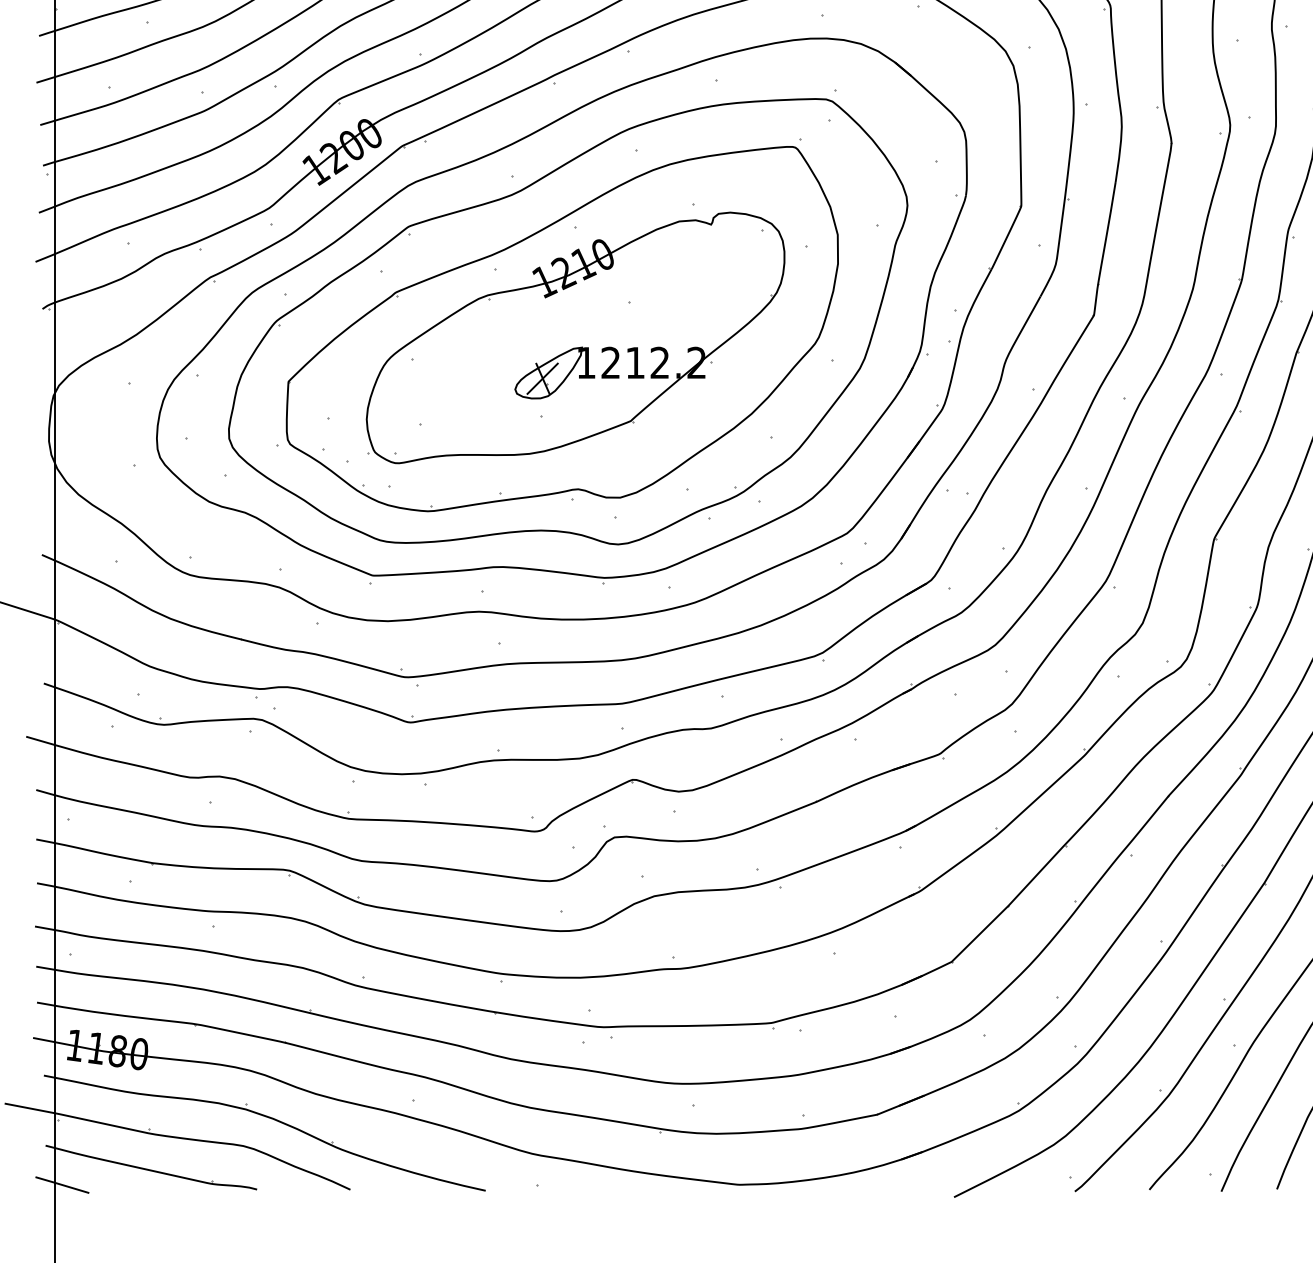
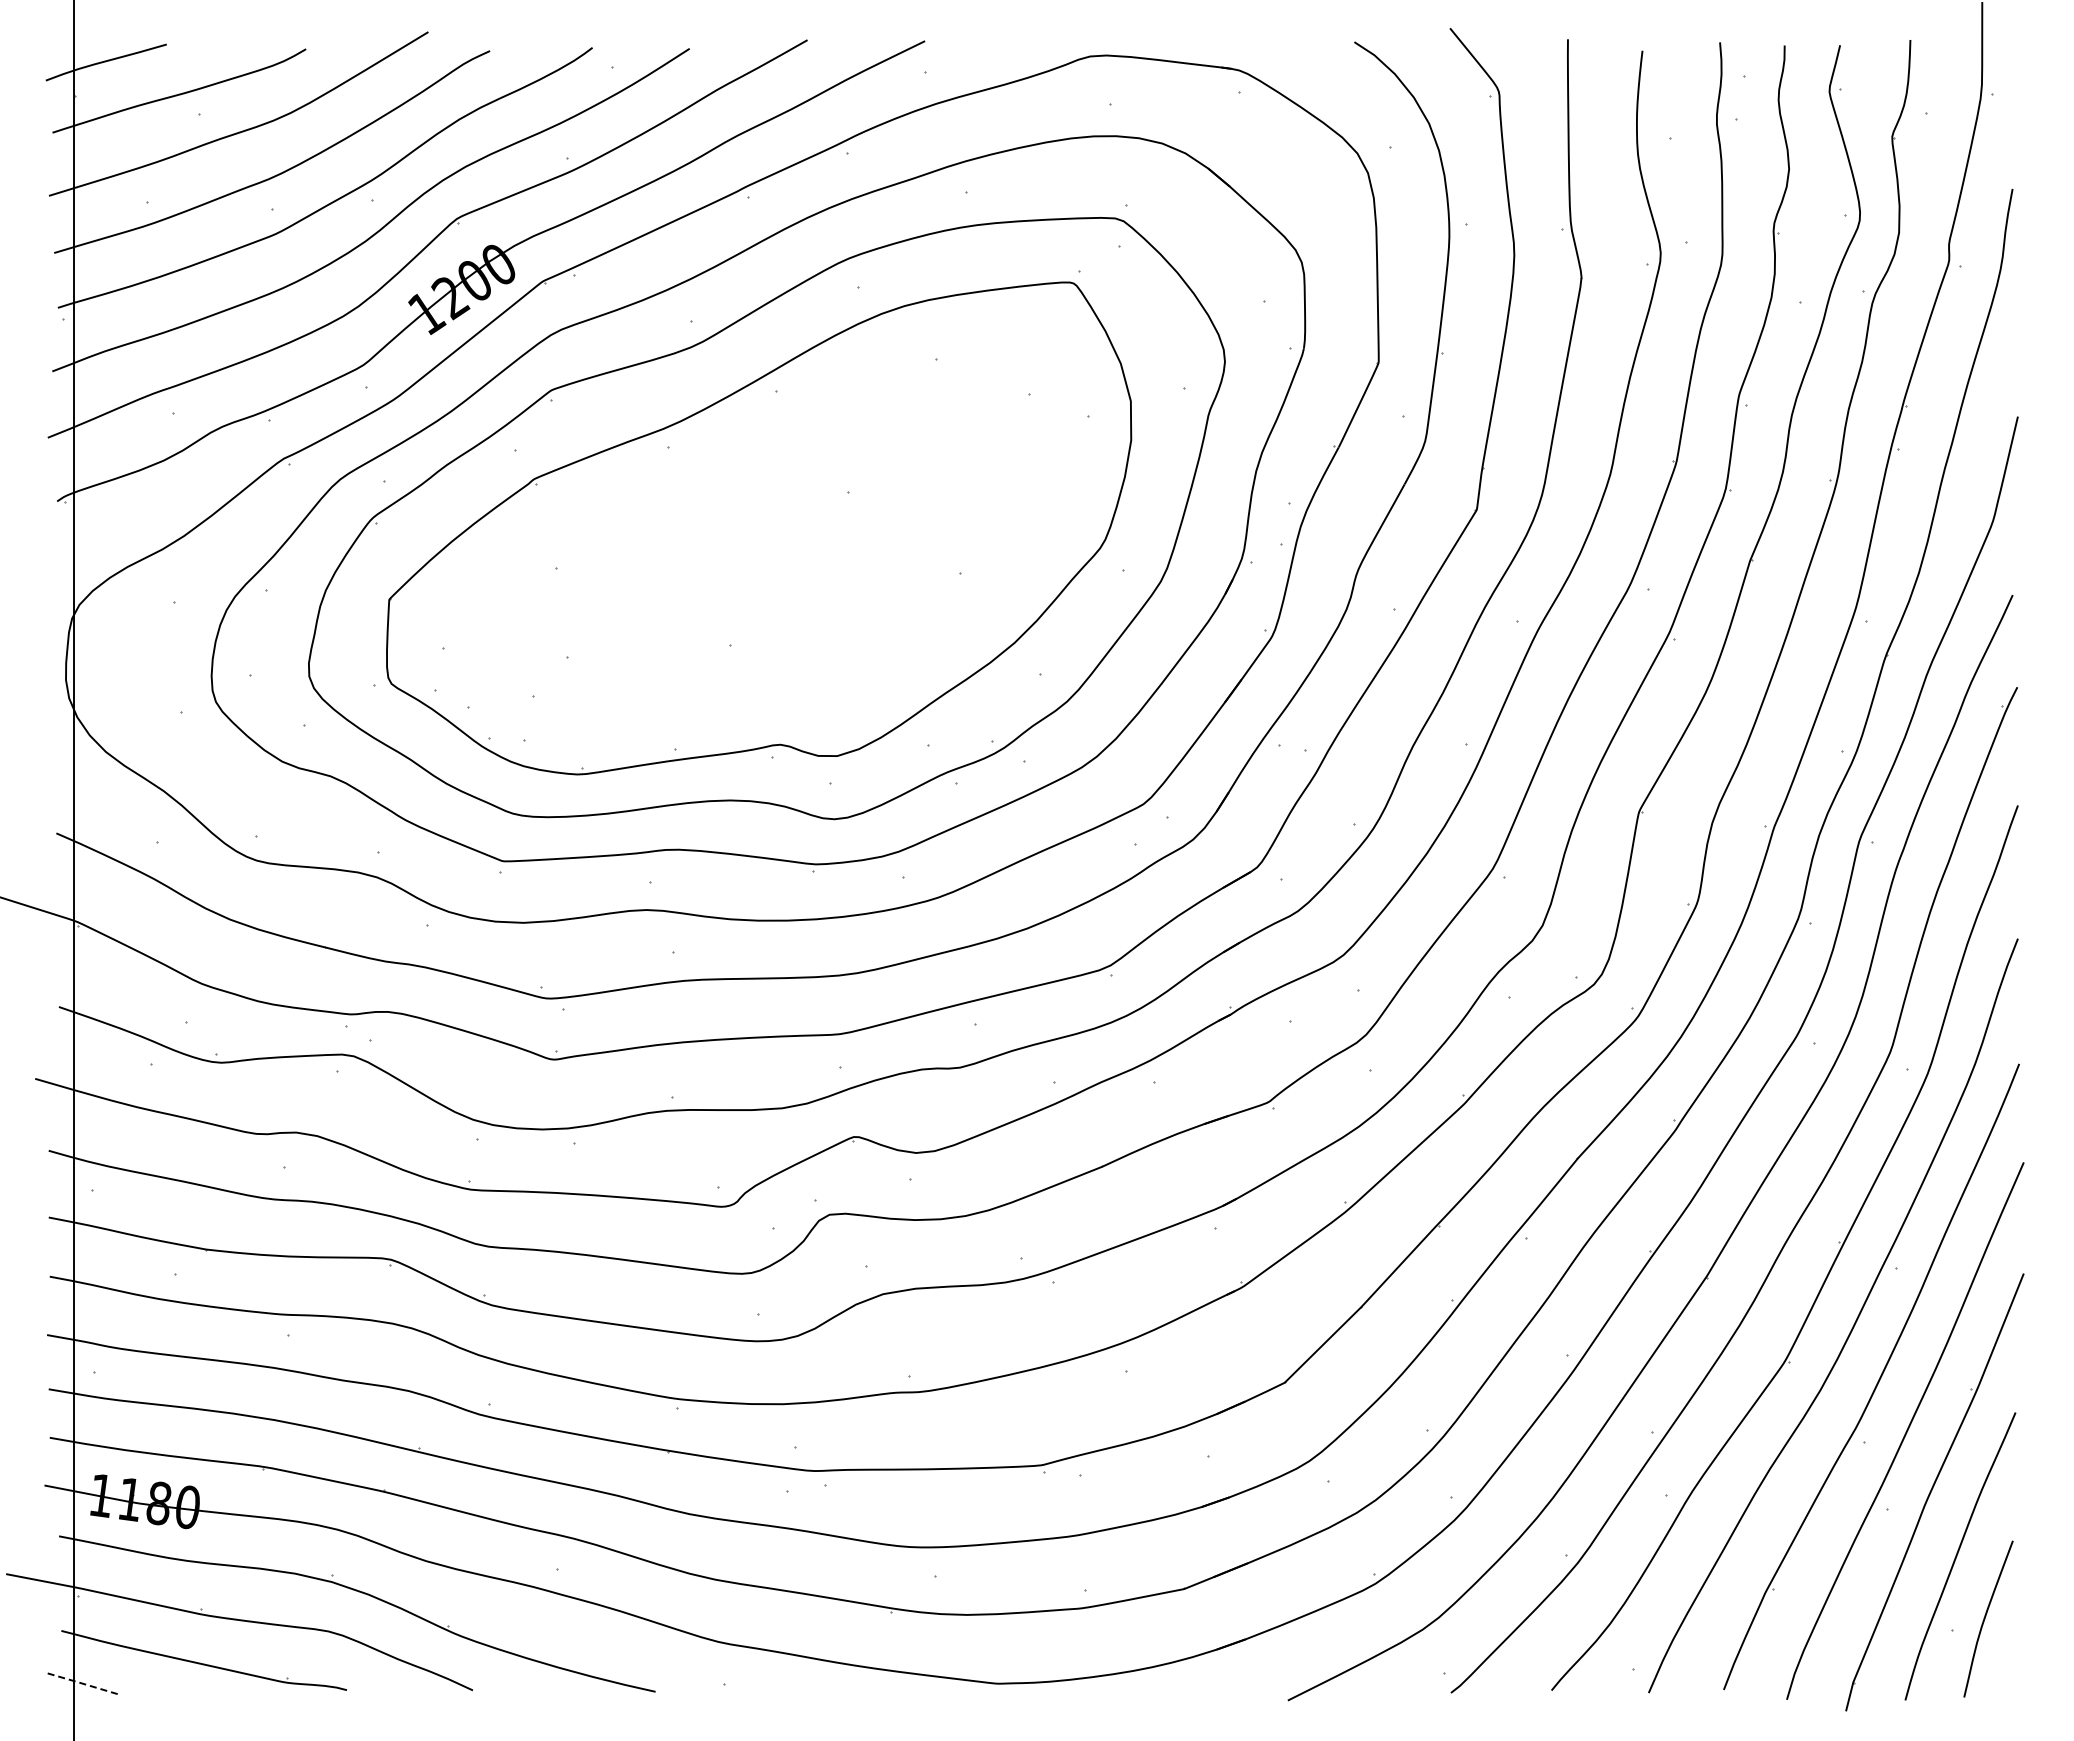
part: (575, 337) -> (776, 540), removed
line: (61, 1184) -> (83, 1683), solid -> dashed

